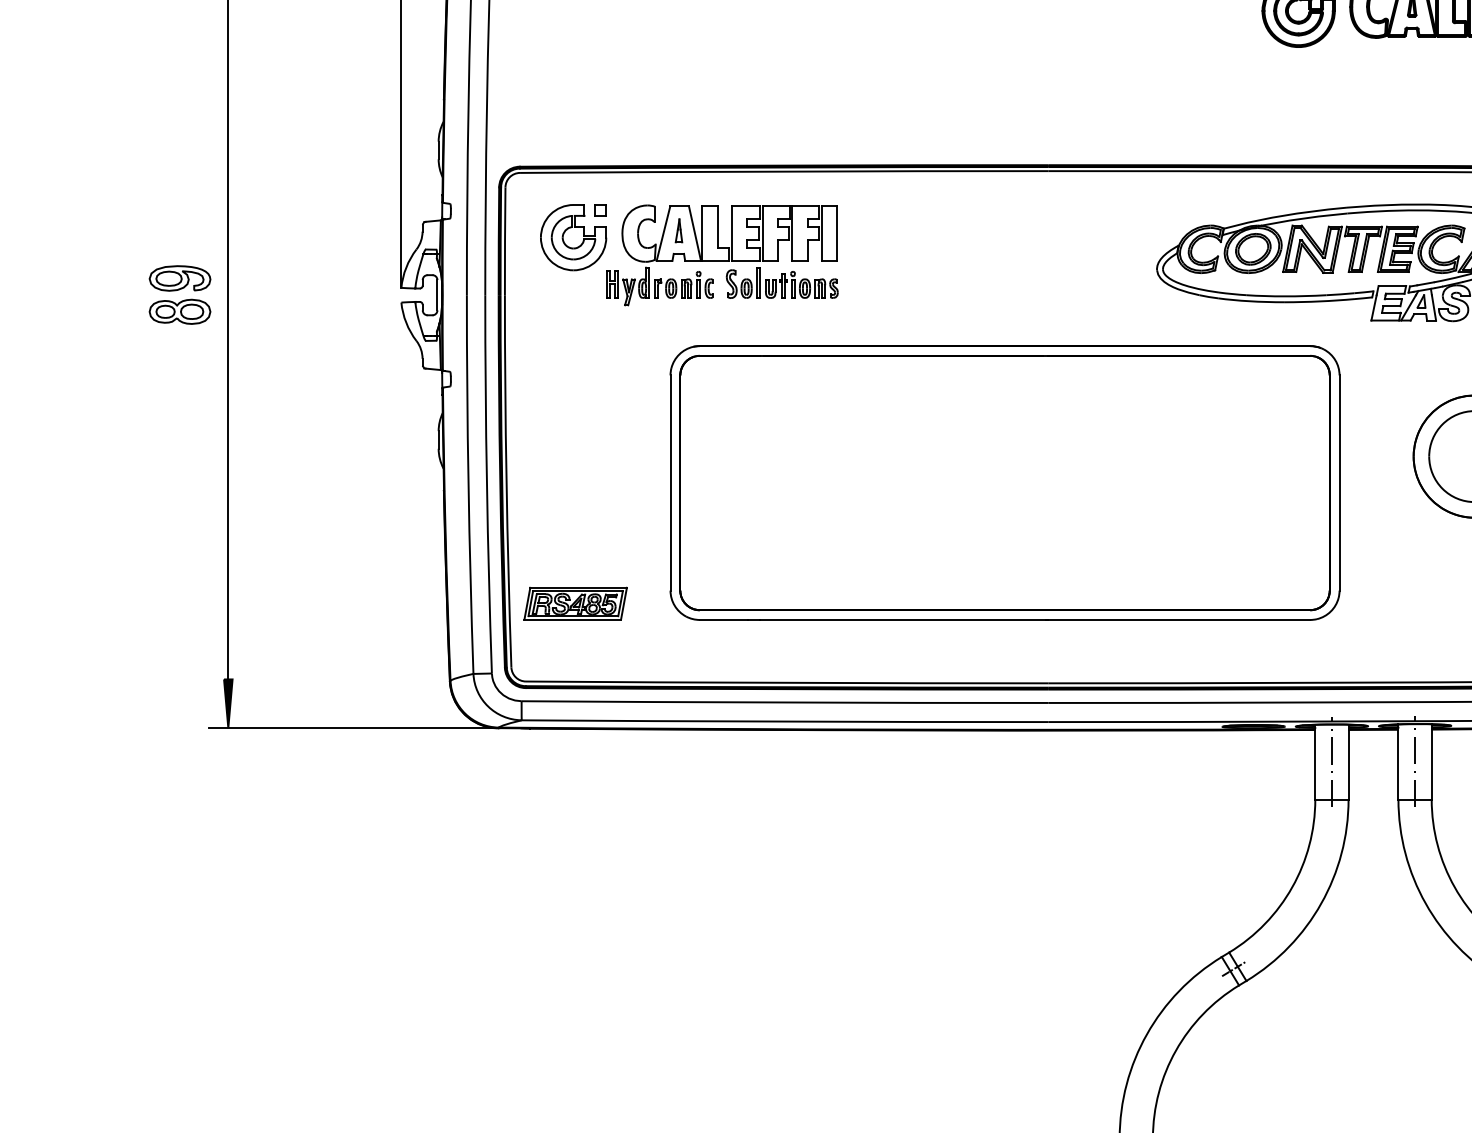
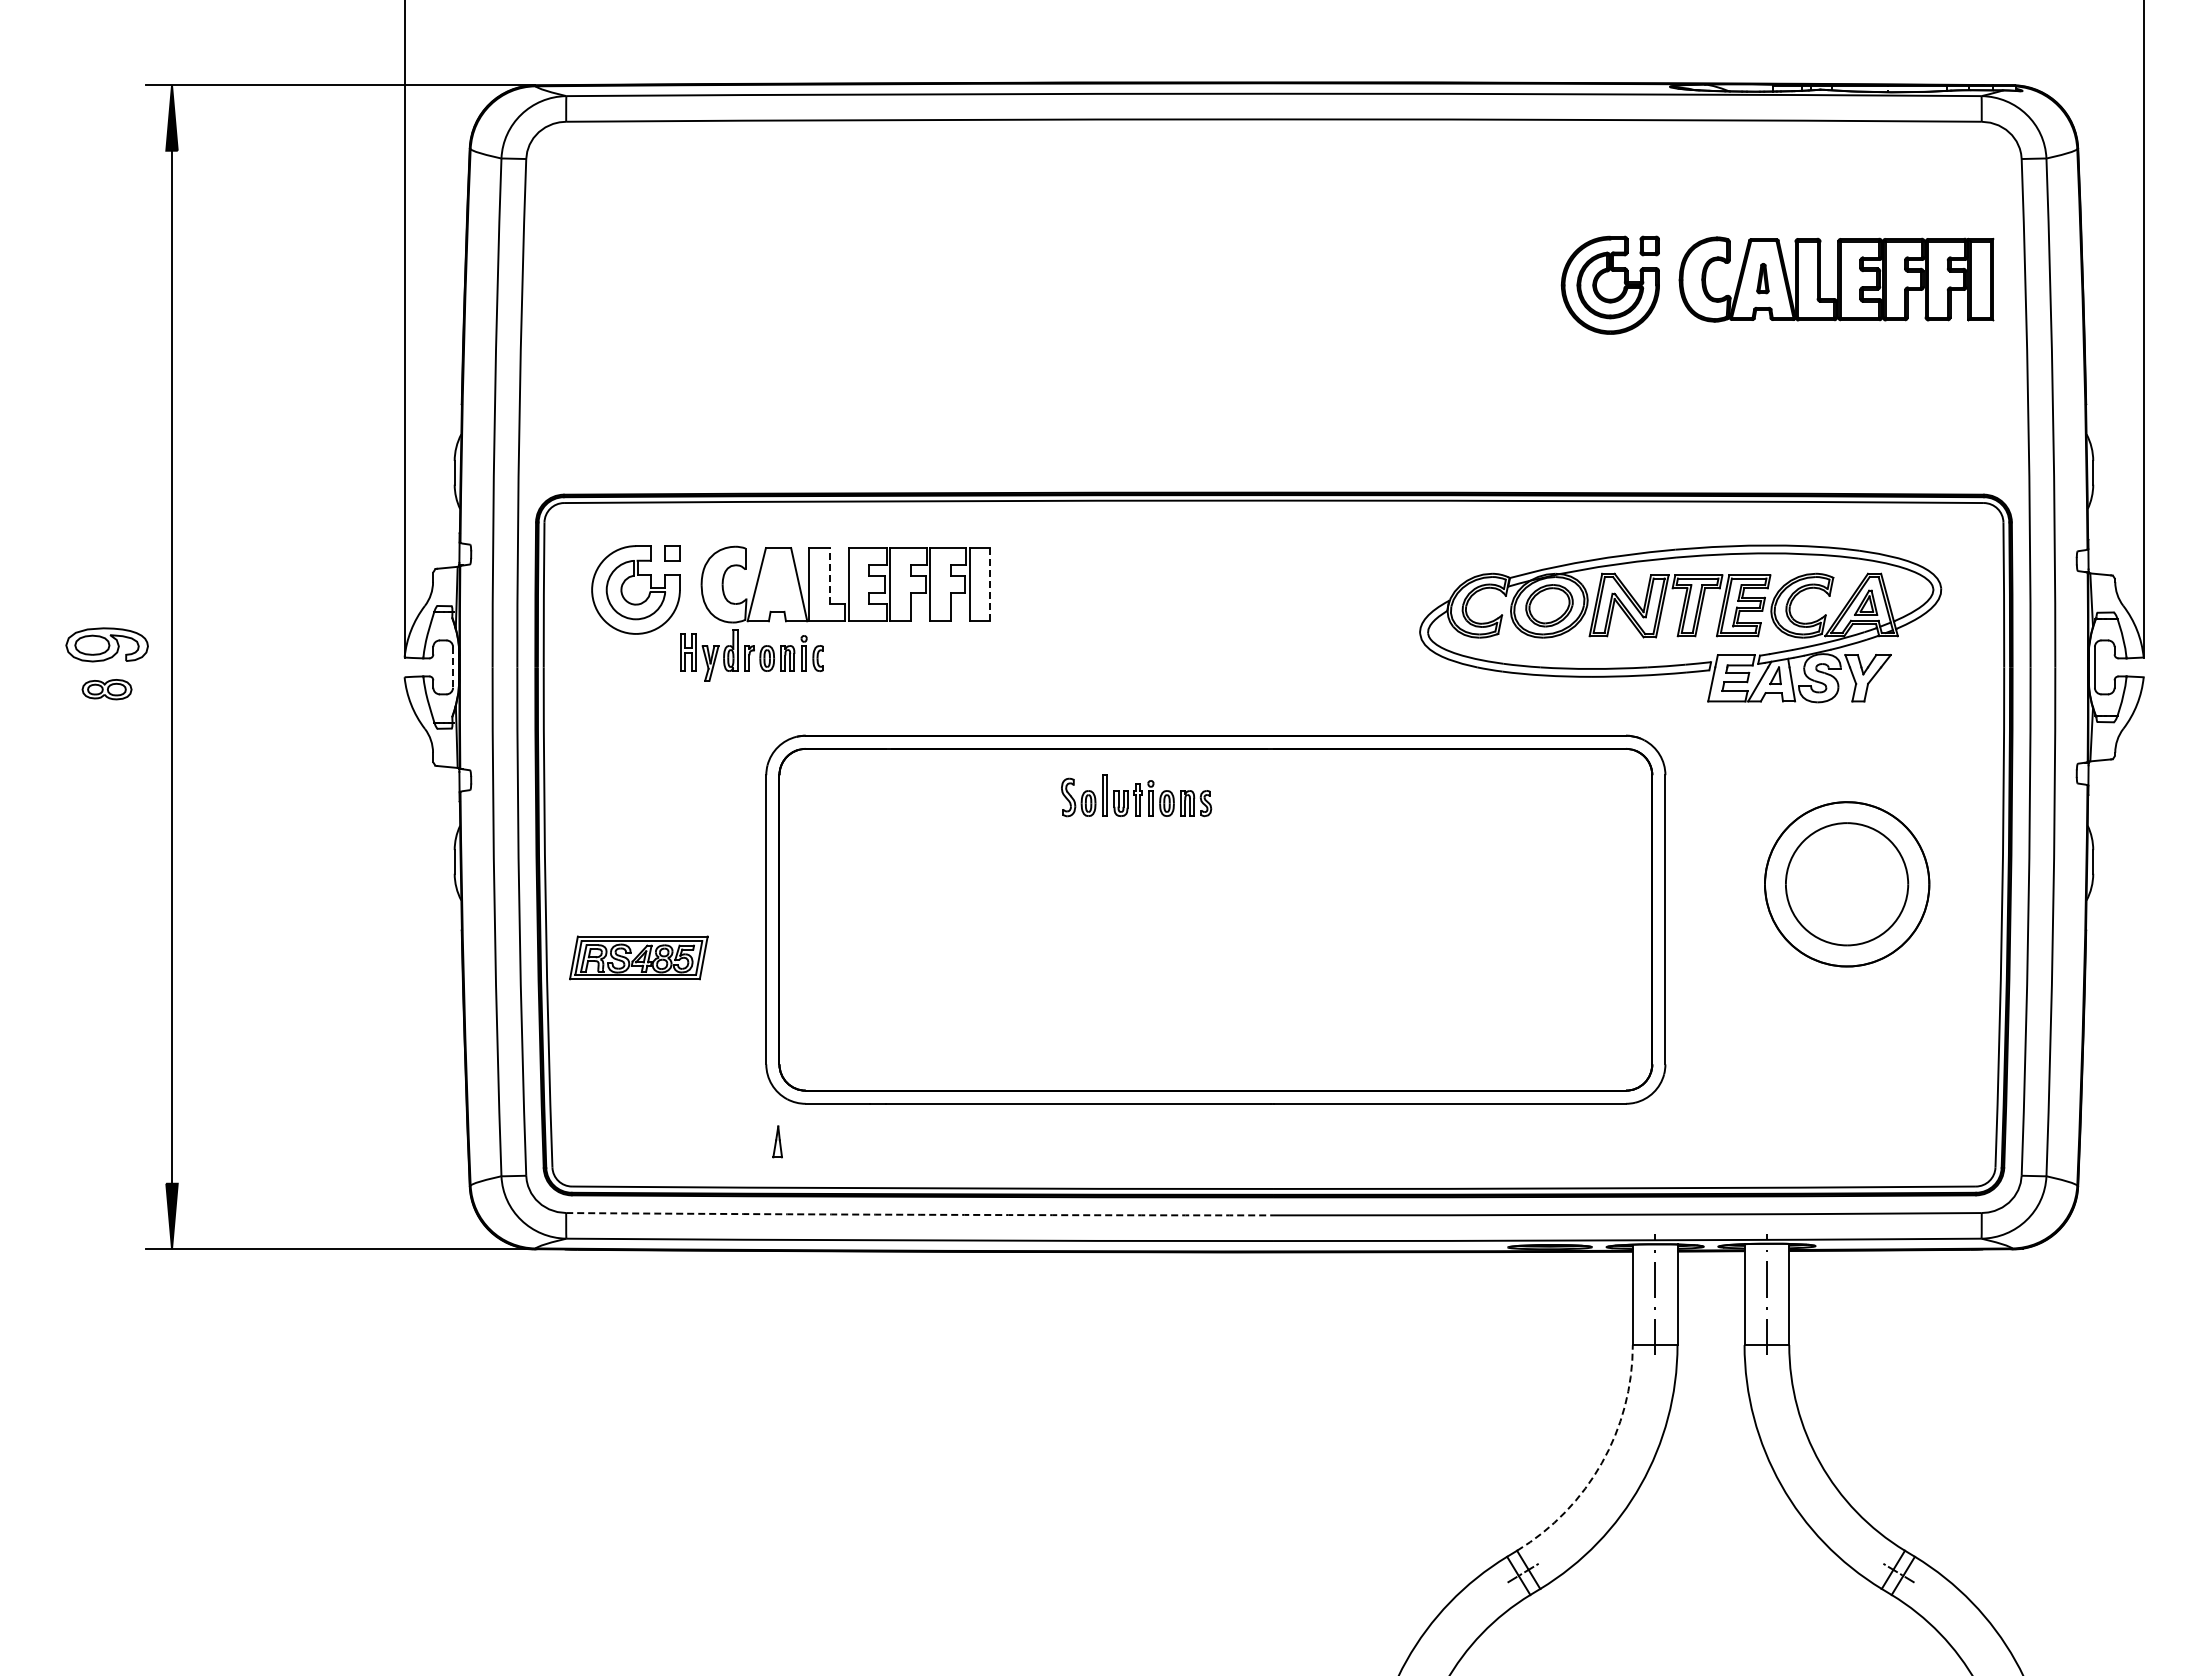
line: (717, 227) -> (829, 576), solid -> dashed
part: (678, 230) -> (777, 1141), moved
line: (837, 233) -> (990, 584), solid -> dashed
part: (782, 282) -> (1136, 795), moved
line: (437, 295) -> (453, 667), solid -> dashed
part: (179, 311) -> (106, 689), size x0.6
part: (575, 603) -> (638, 957), moved
arc: (785, 702) -> (920, 1214), solid -> dashed
arc: (1291, 887) -> (1601, 1463), solid -> dashed

